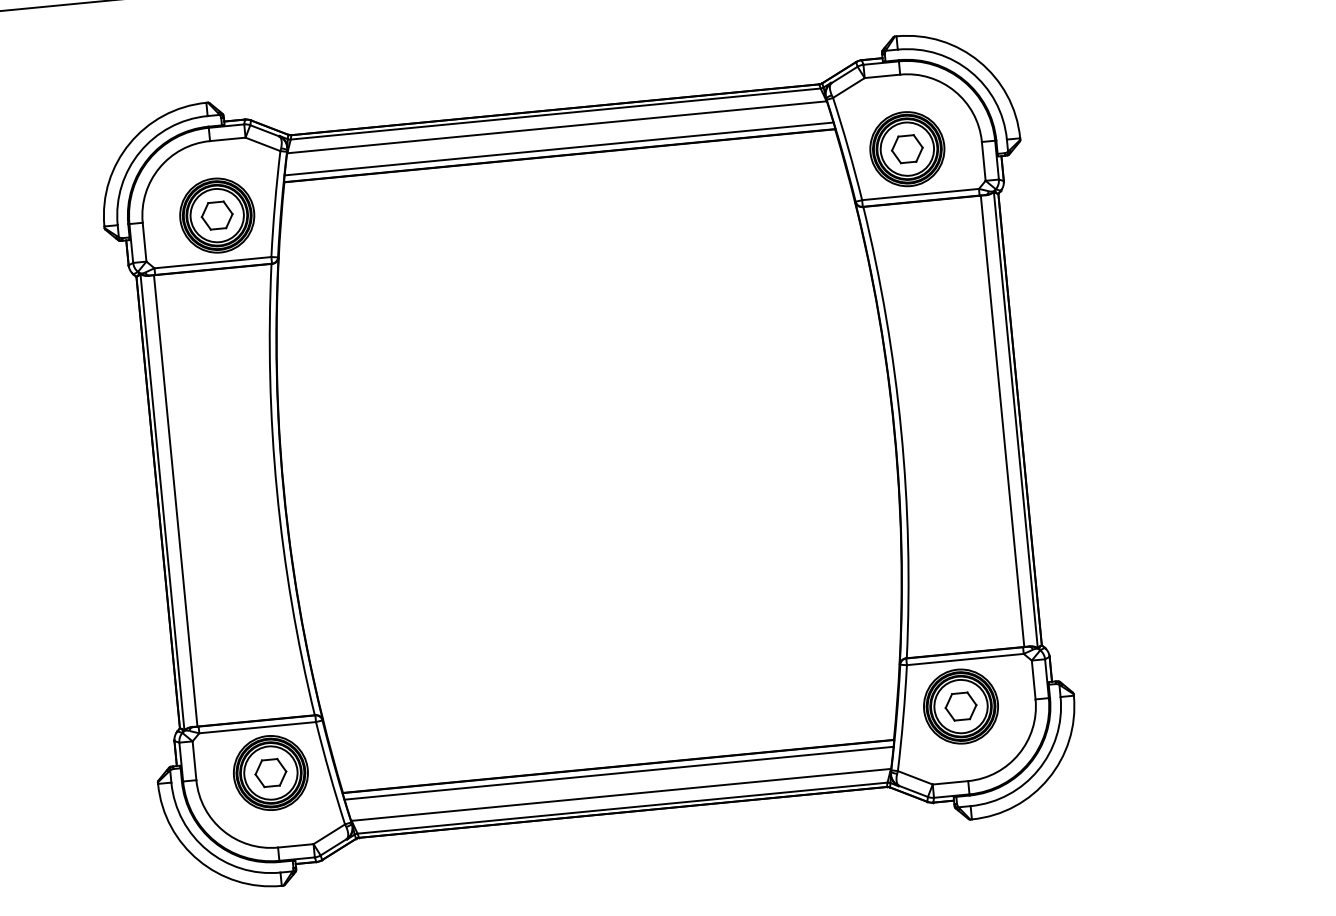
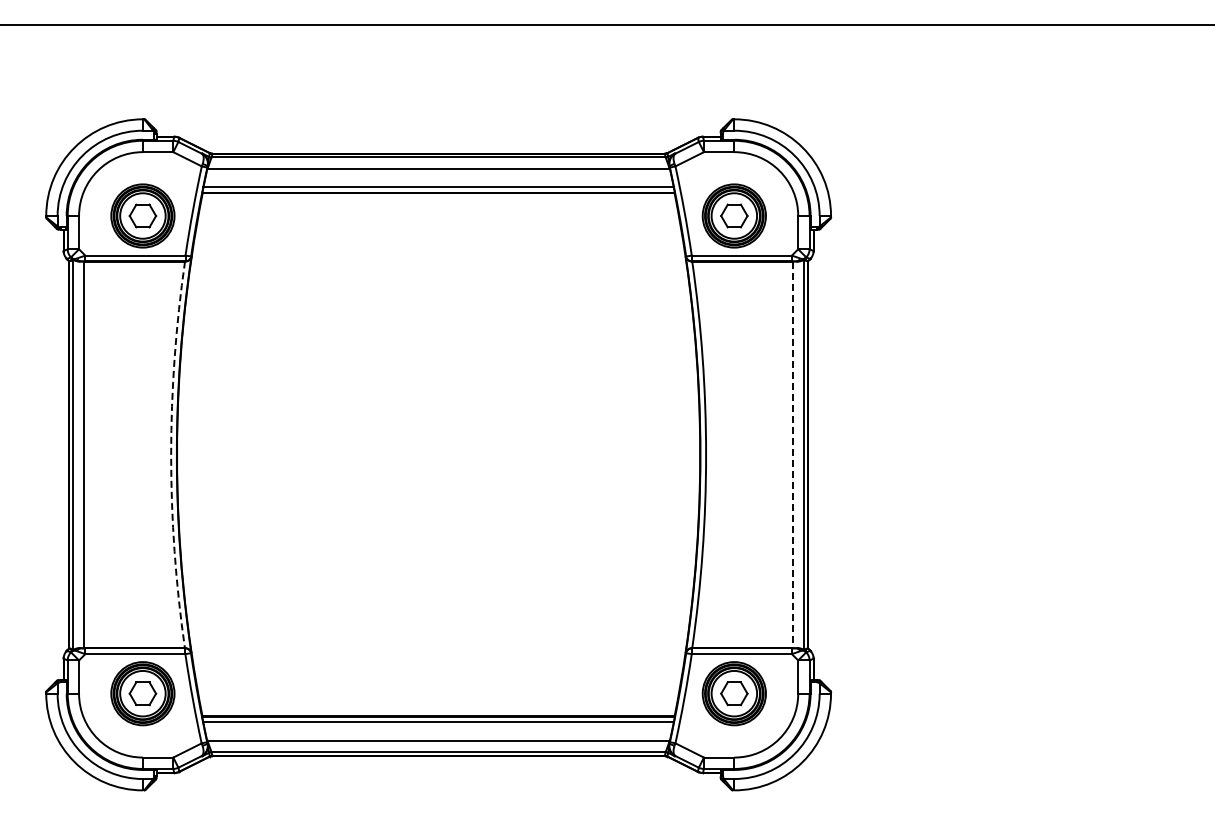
line: (1002, 422) -> (792, 455), solid -> dashed
arc: (277, 490) -> (171, 454), solid -> dashed

